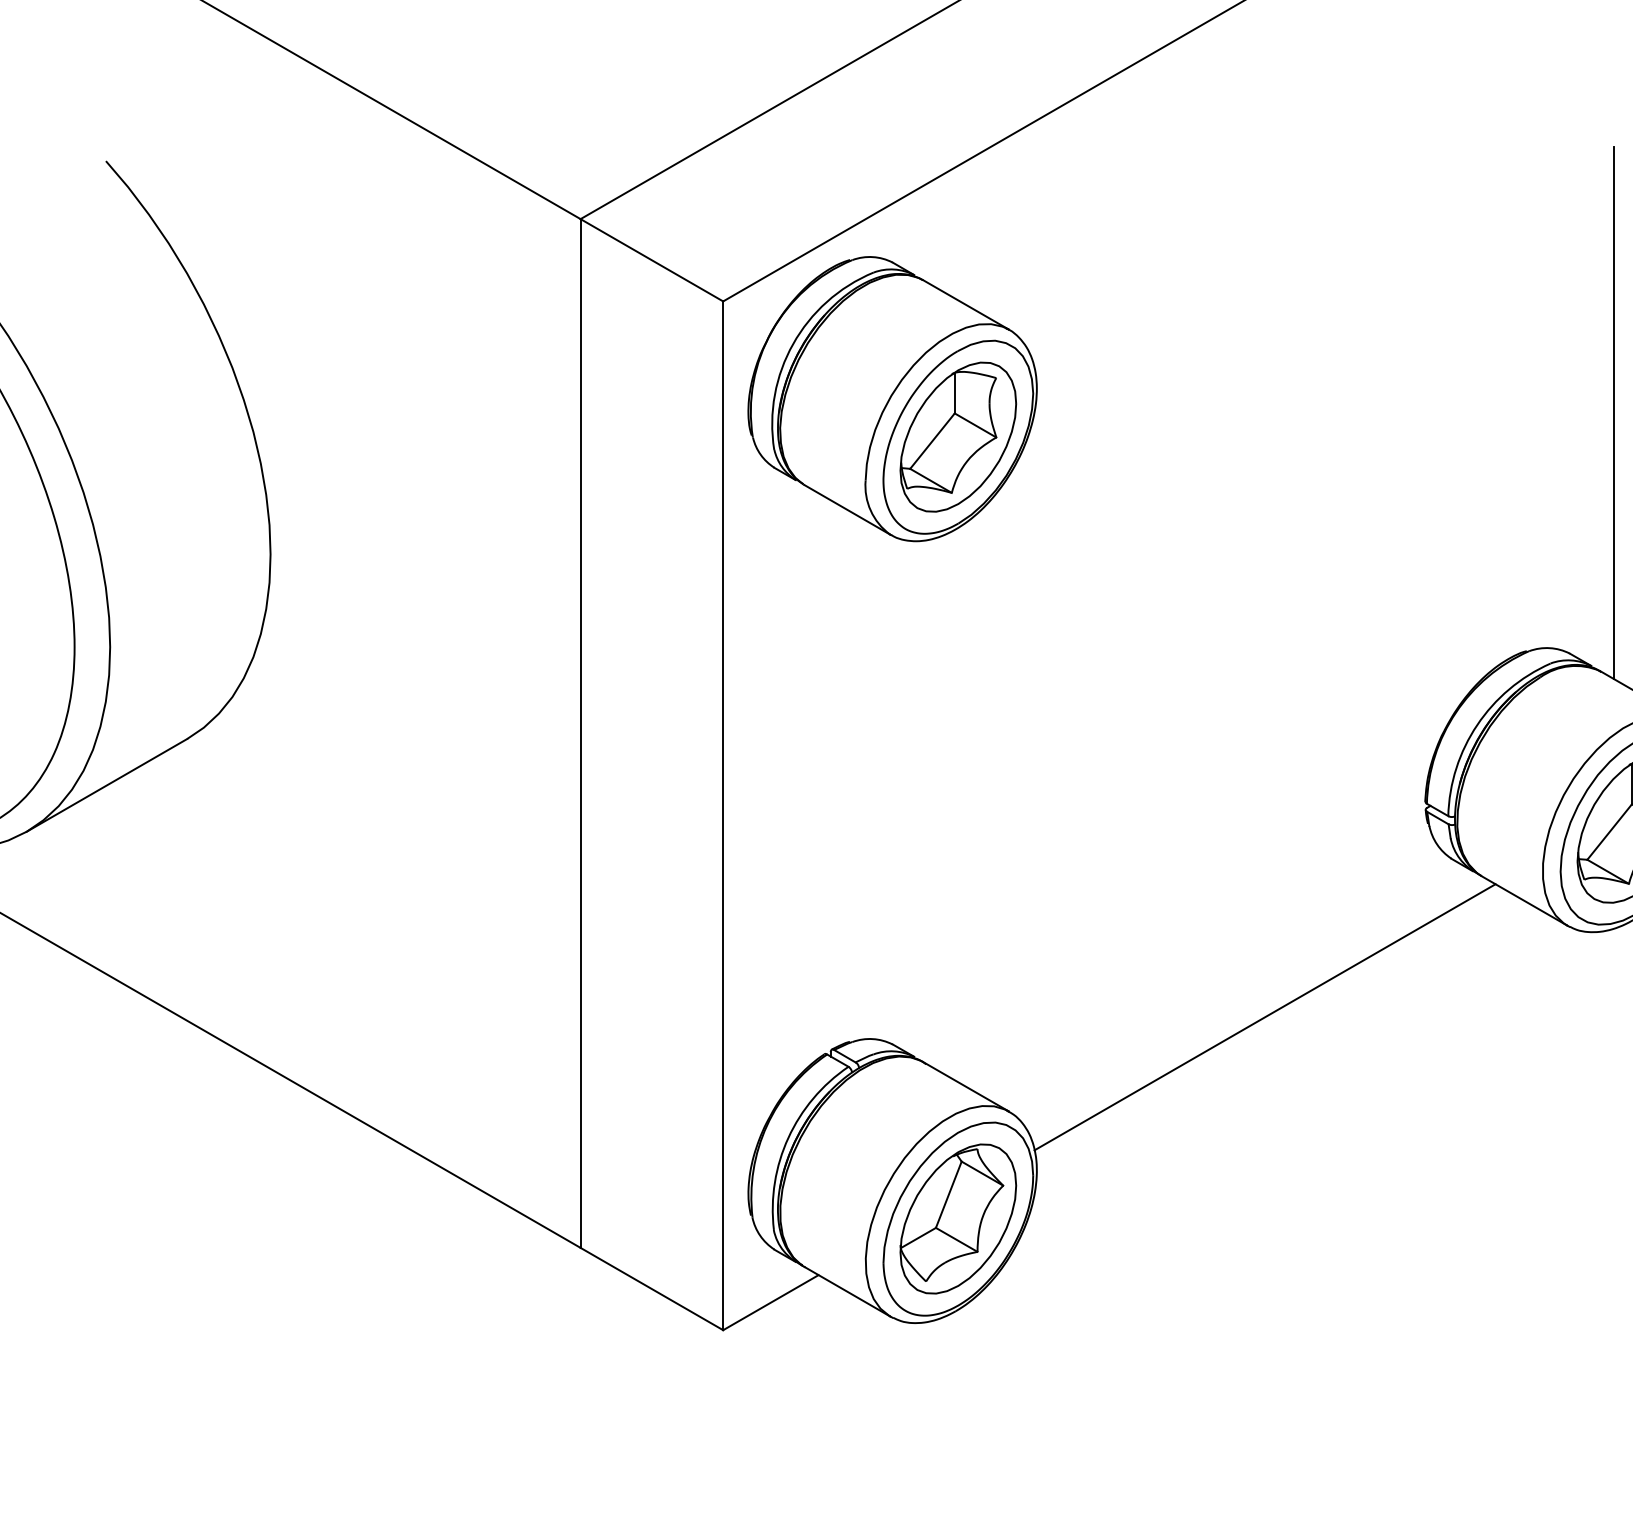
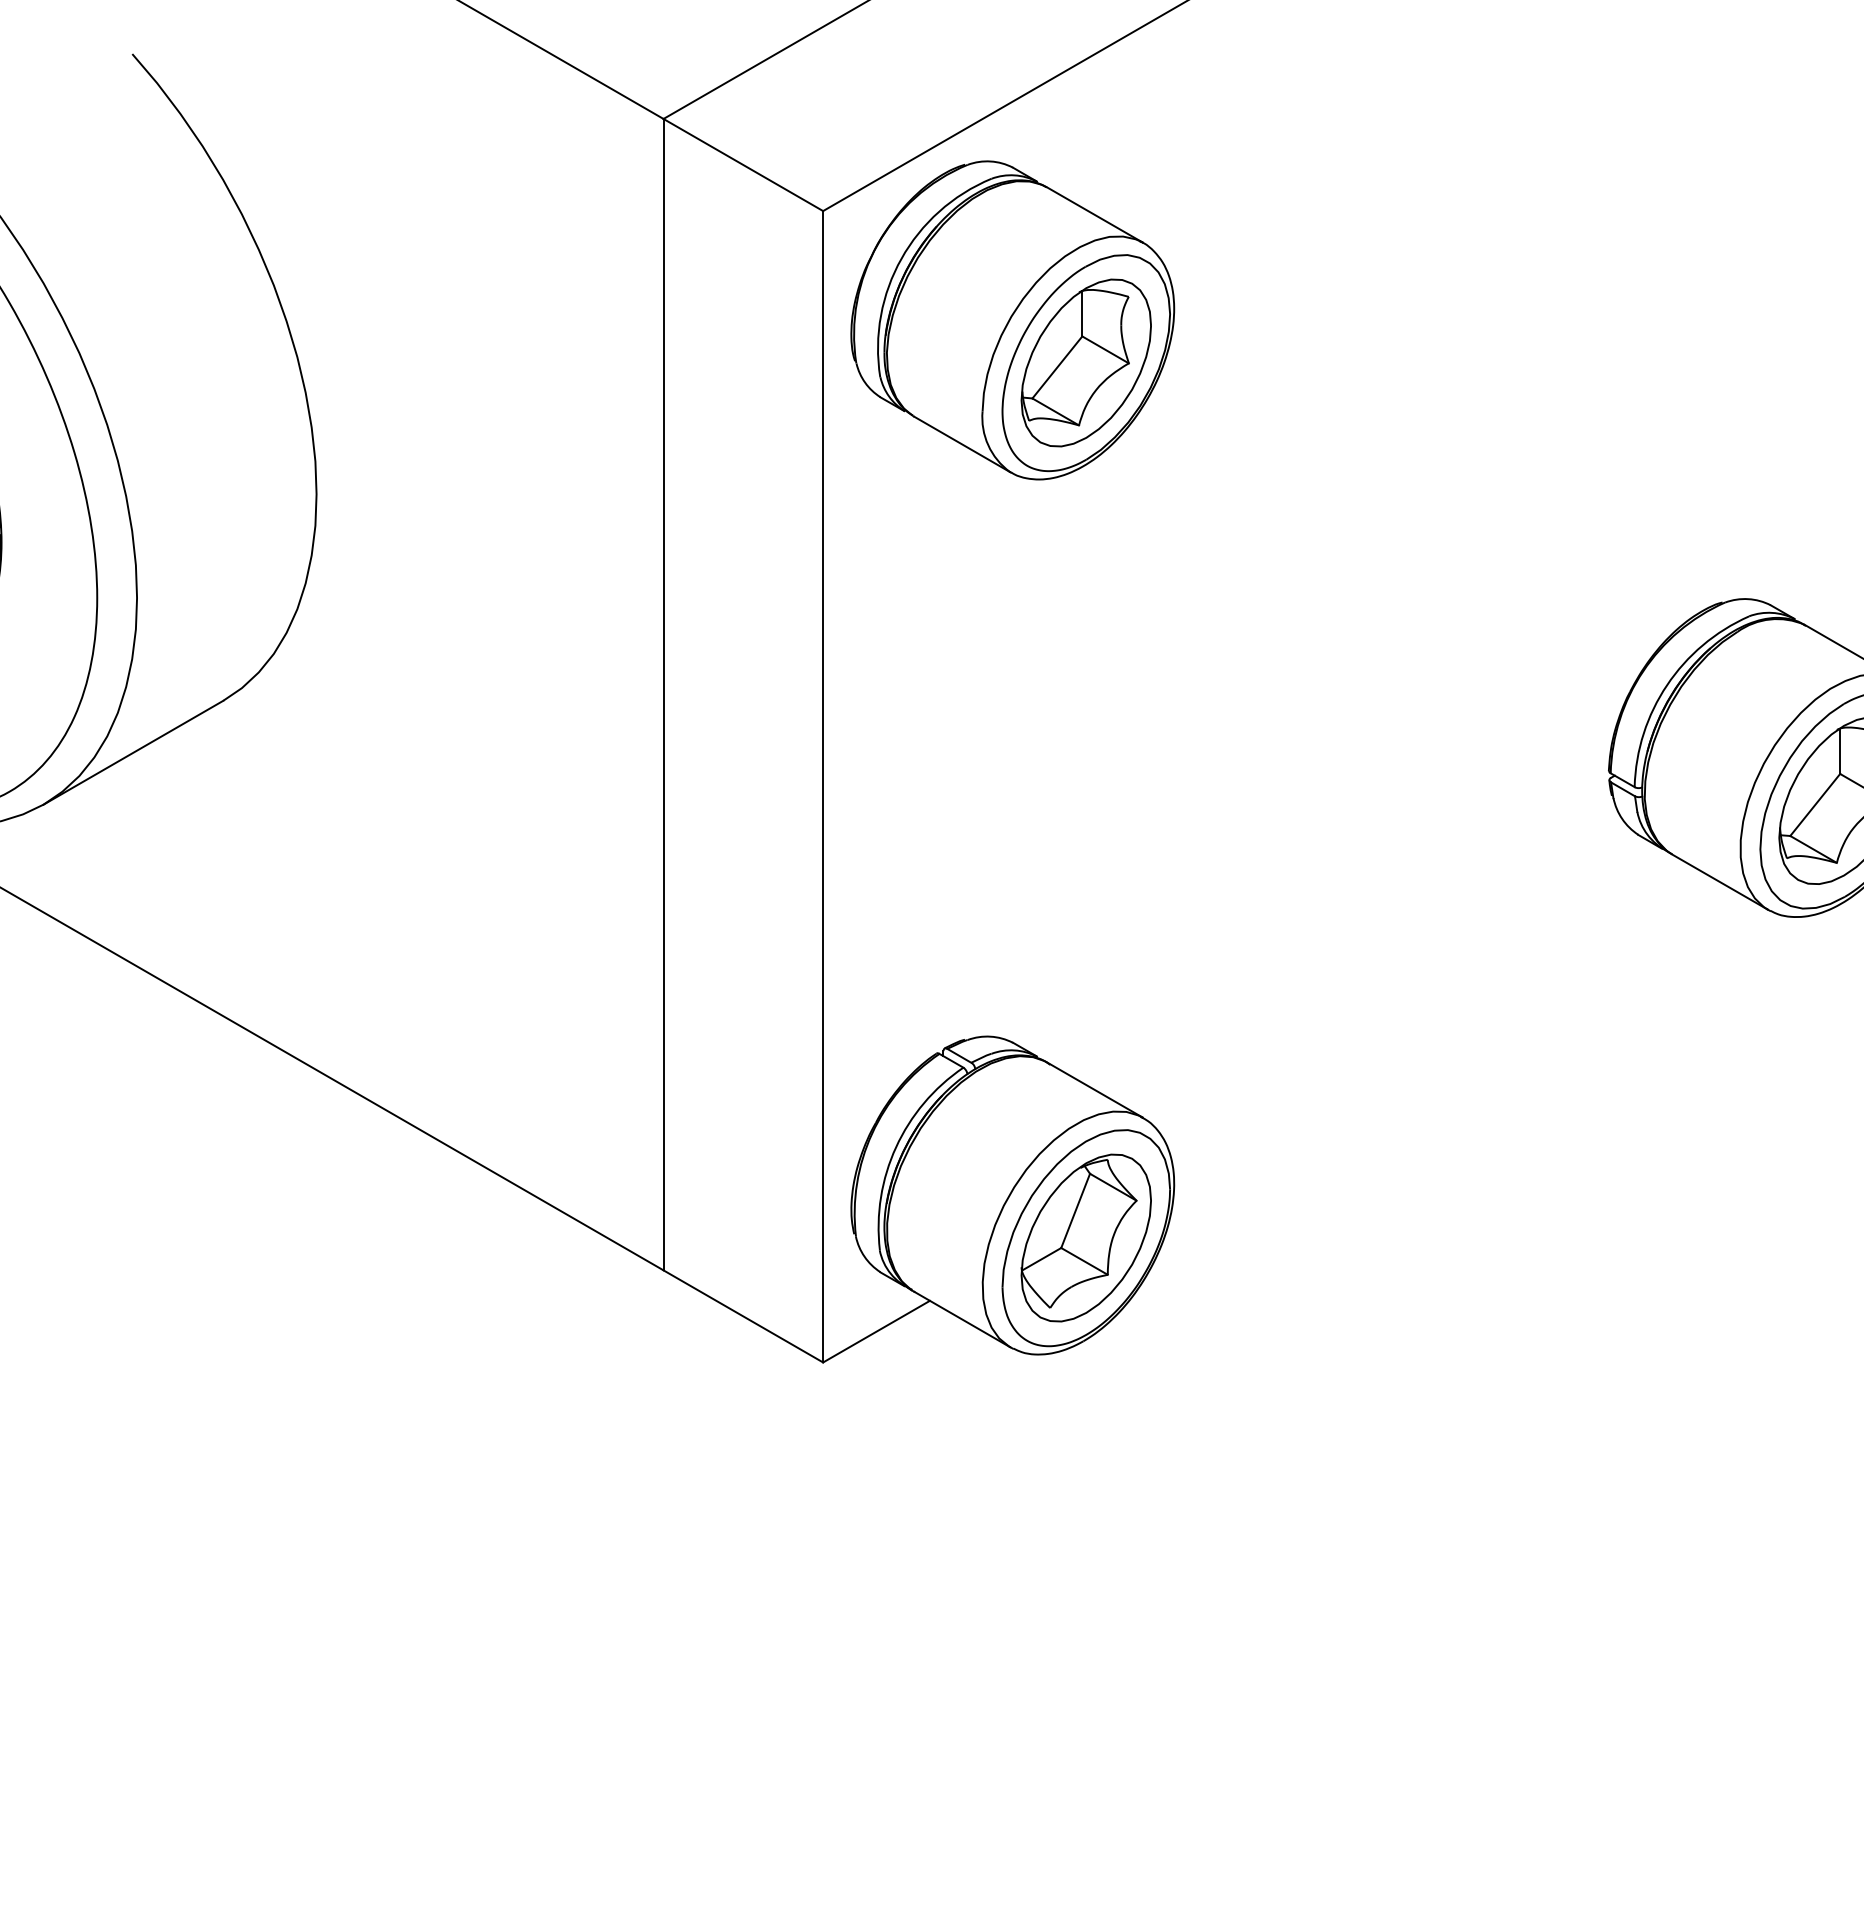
line: (1614, 412) -> (1820, 335), removed
line: (1264, 1017) -> (1429, 1012), removed

